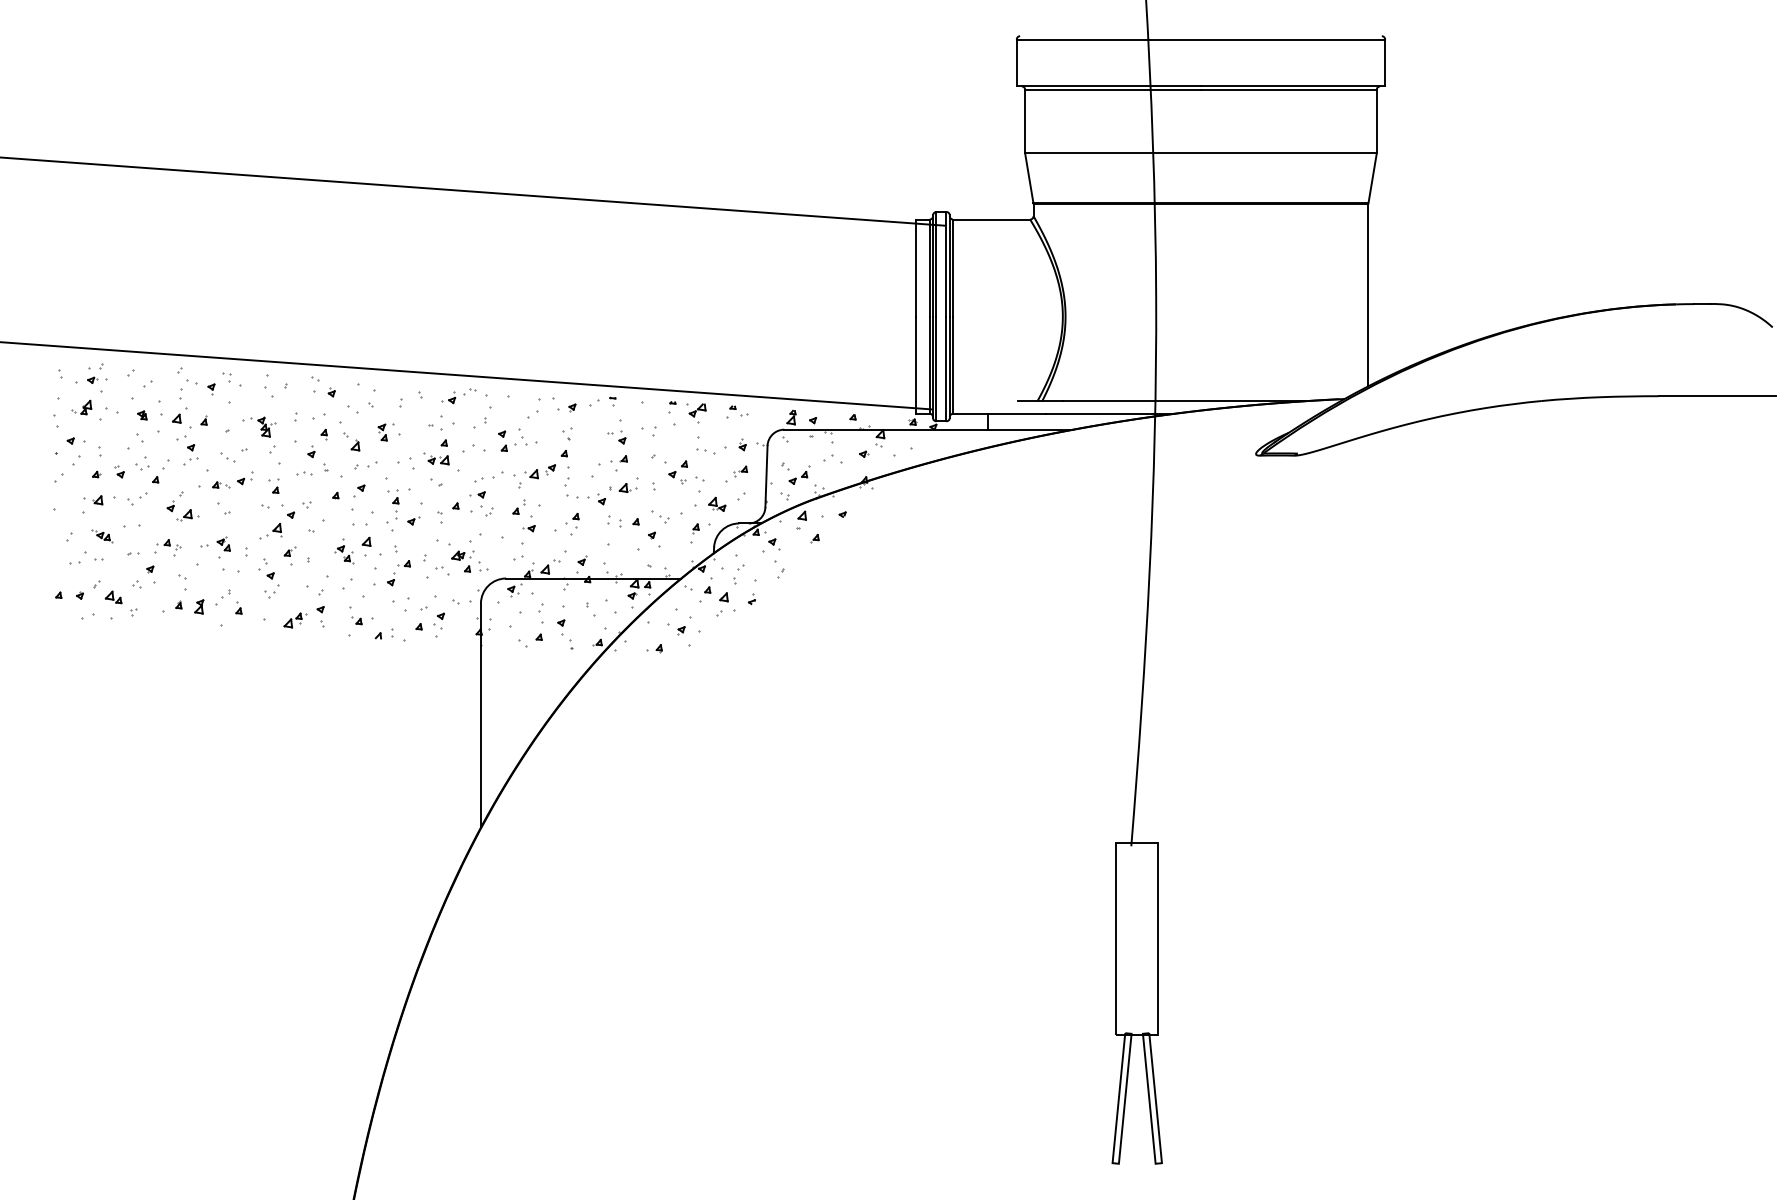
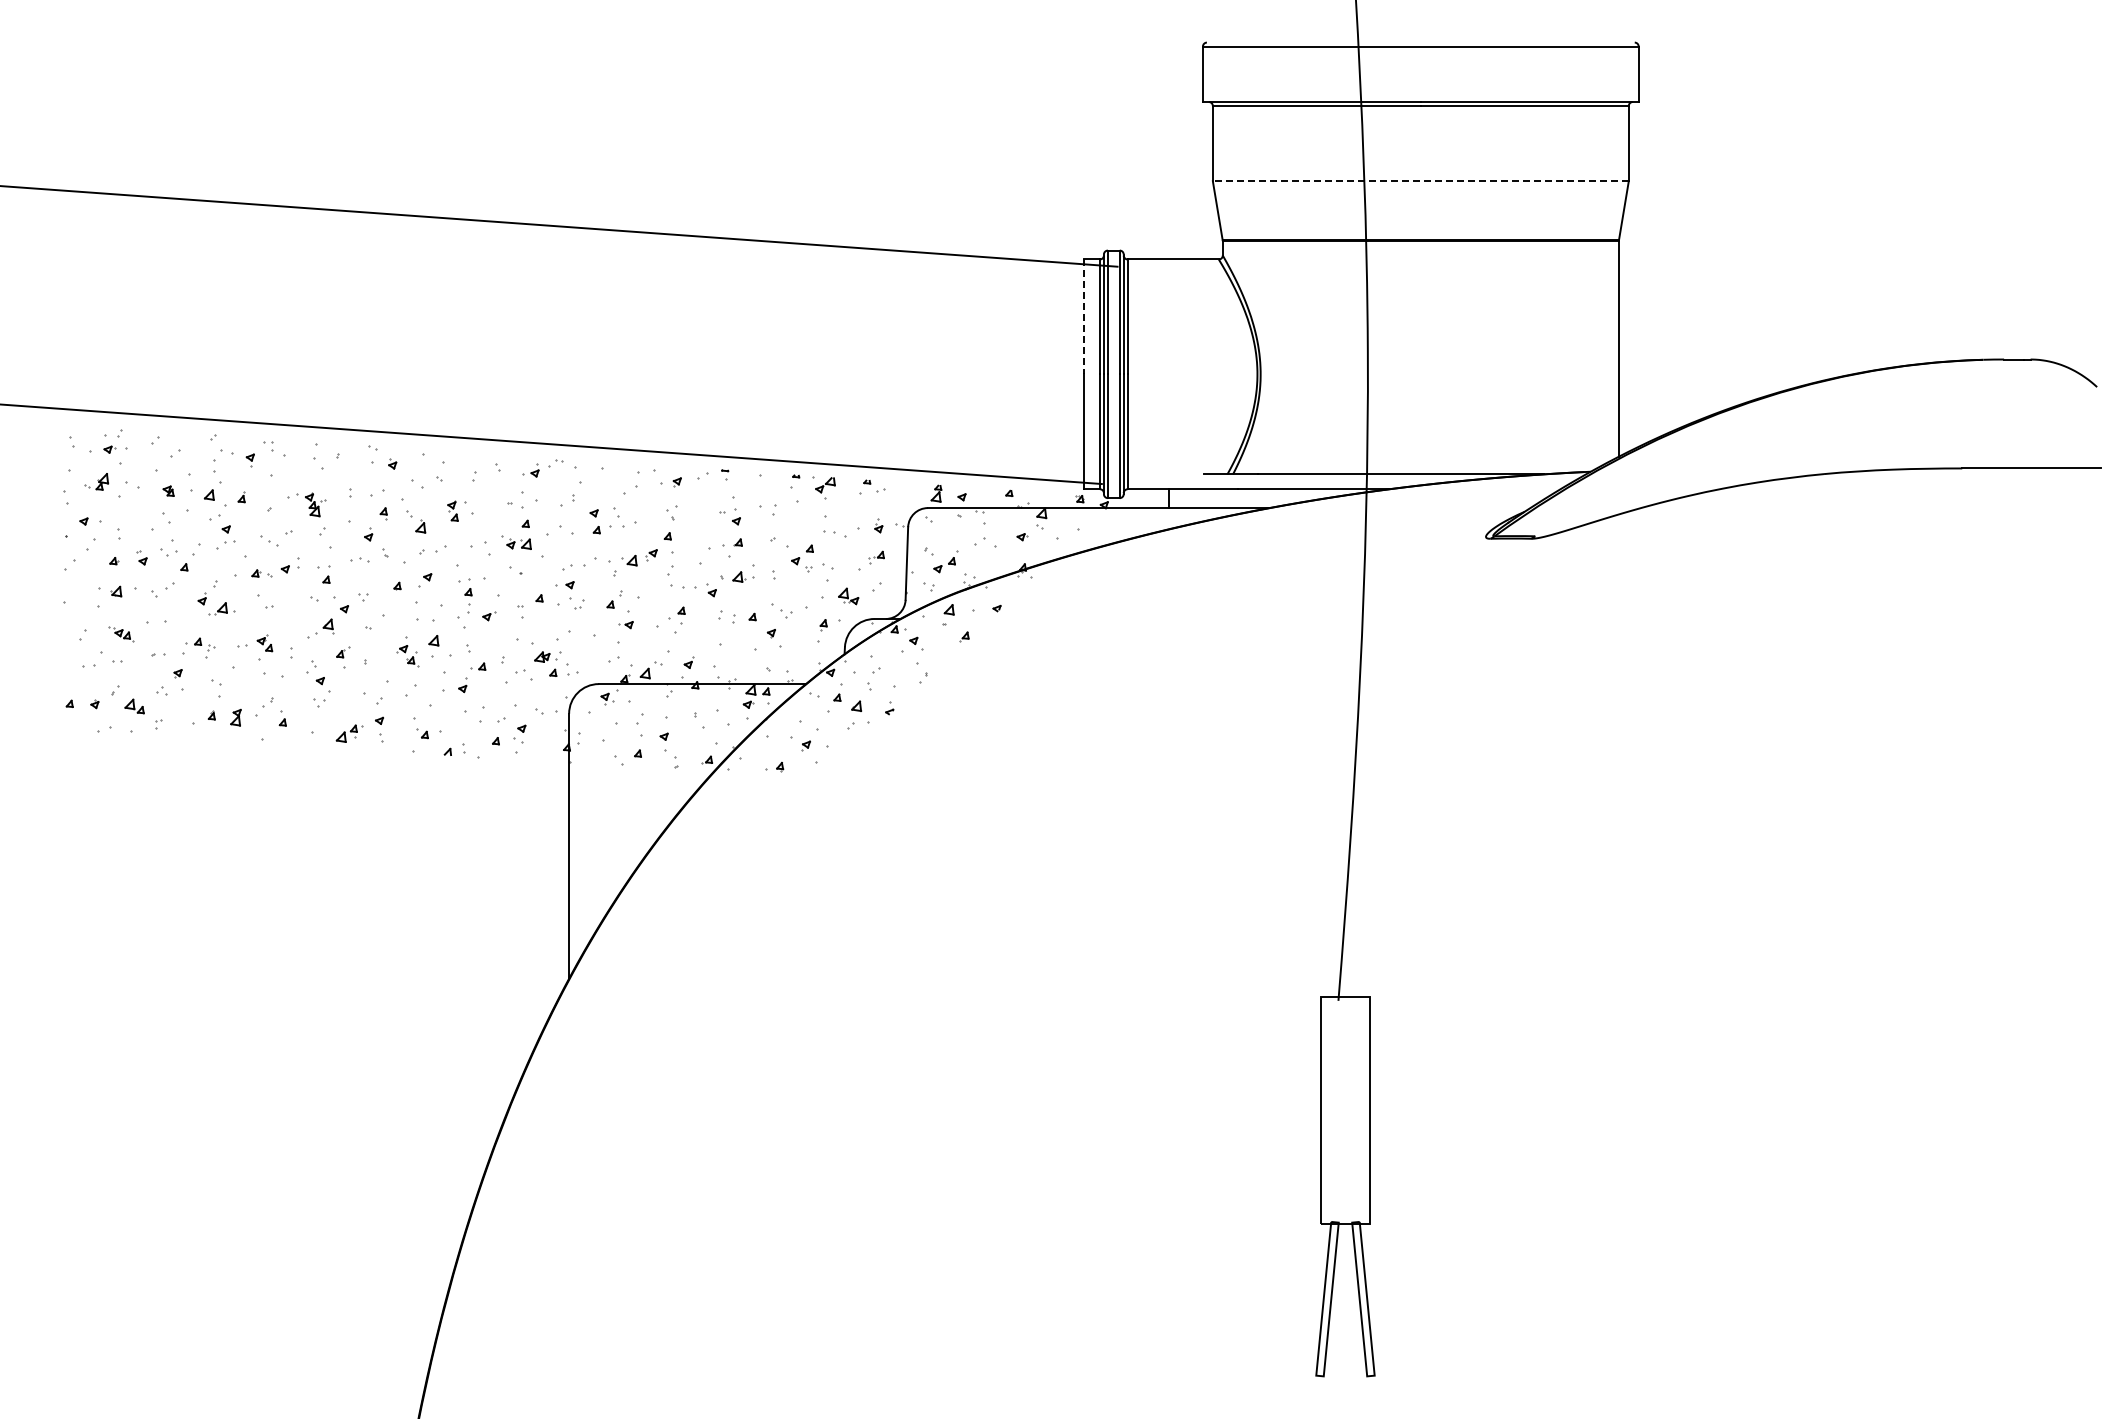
line: (1200, 153) -> (1420, 181), solid -> dashed
line: (916, 268) -> (1084, 317), solid -> dashed

